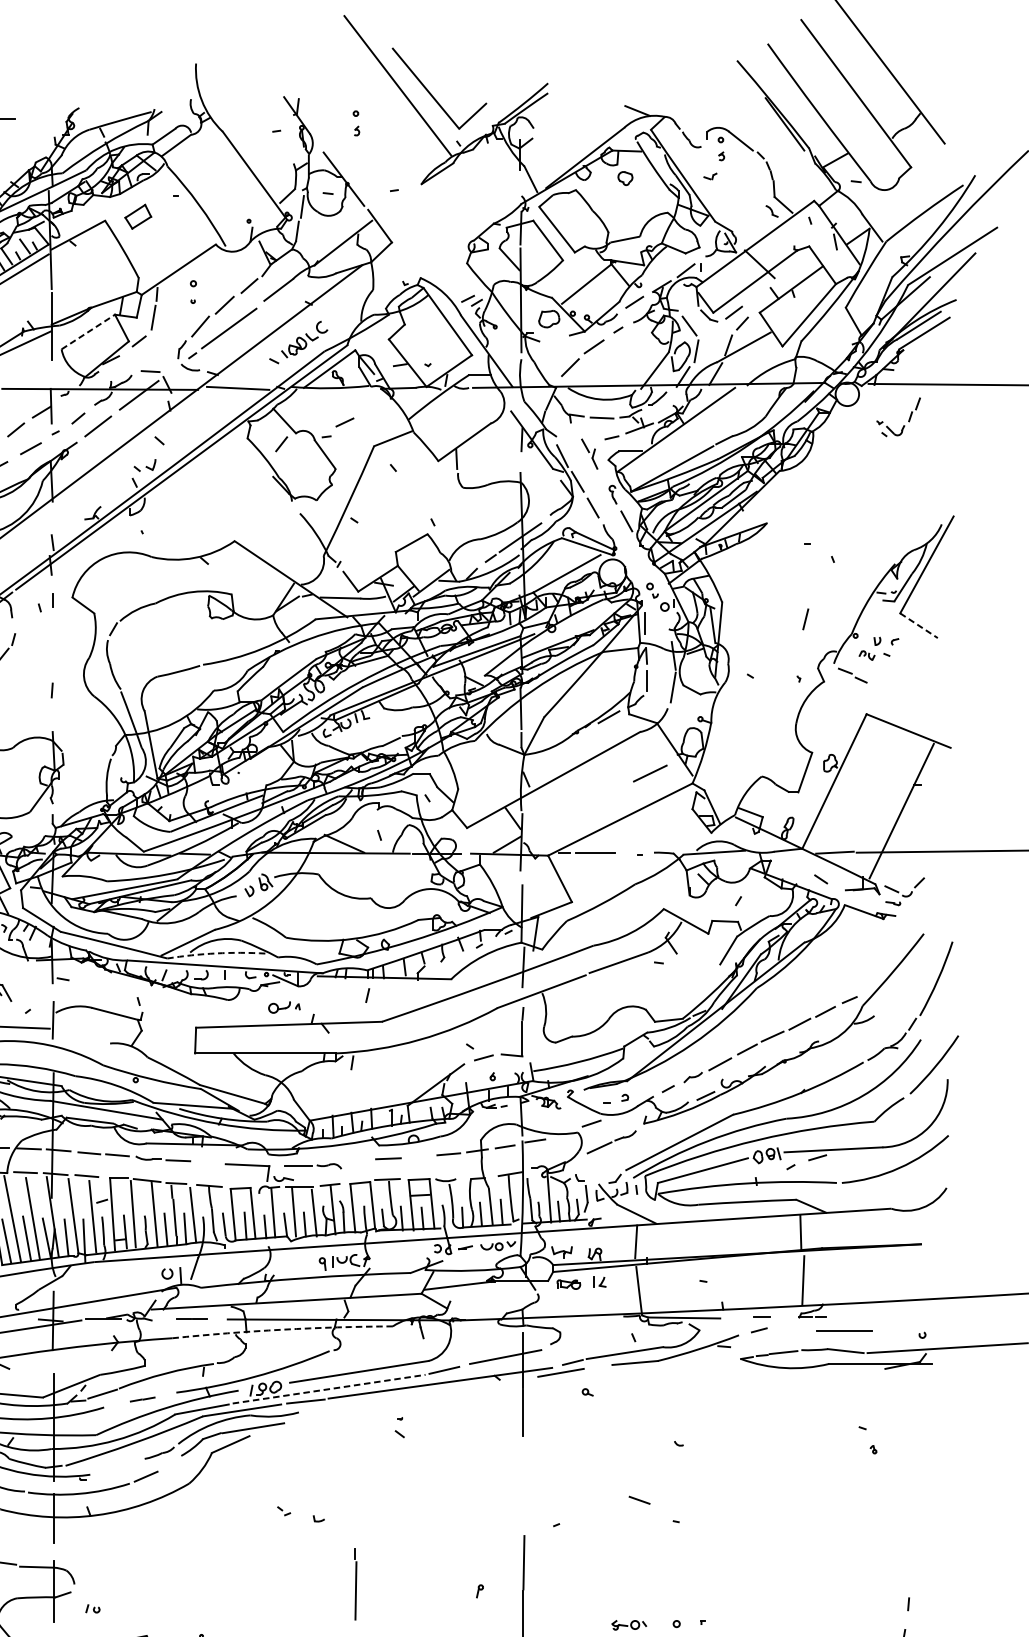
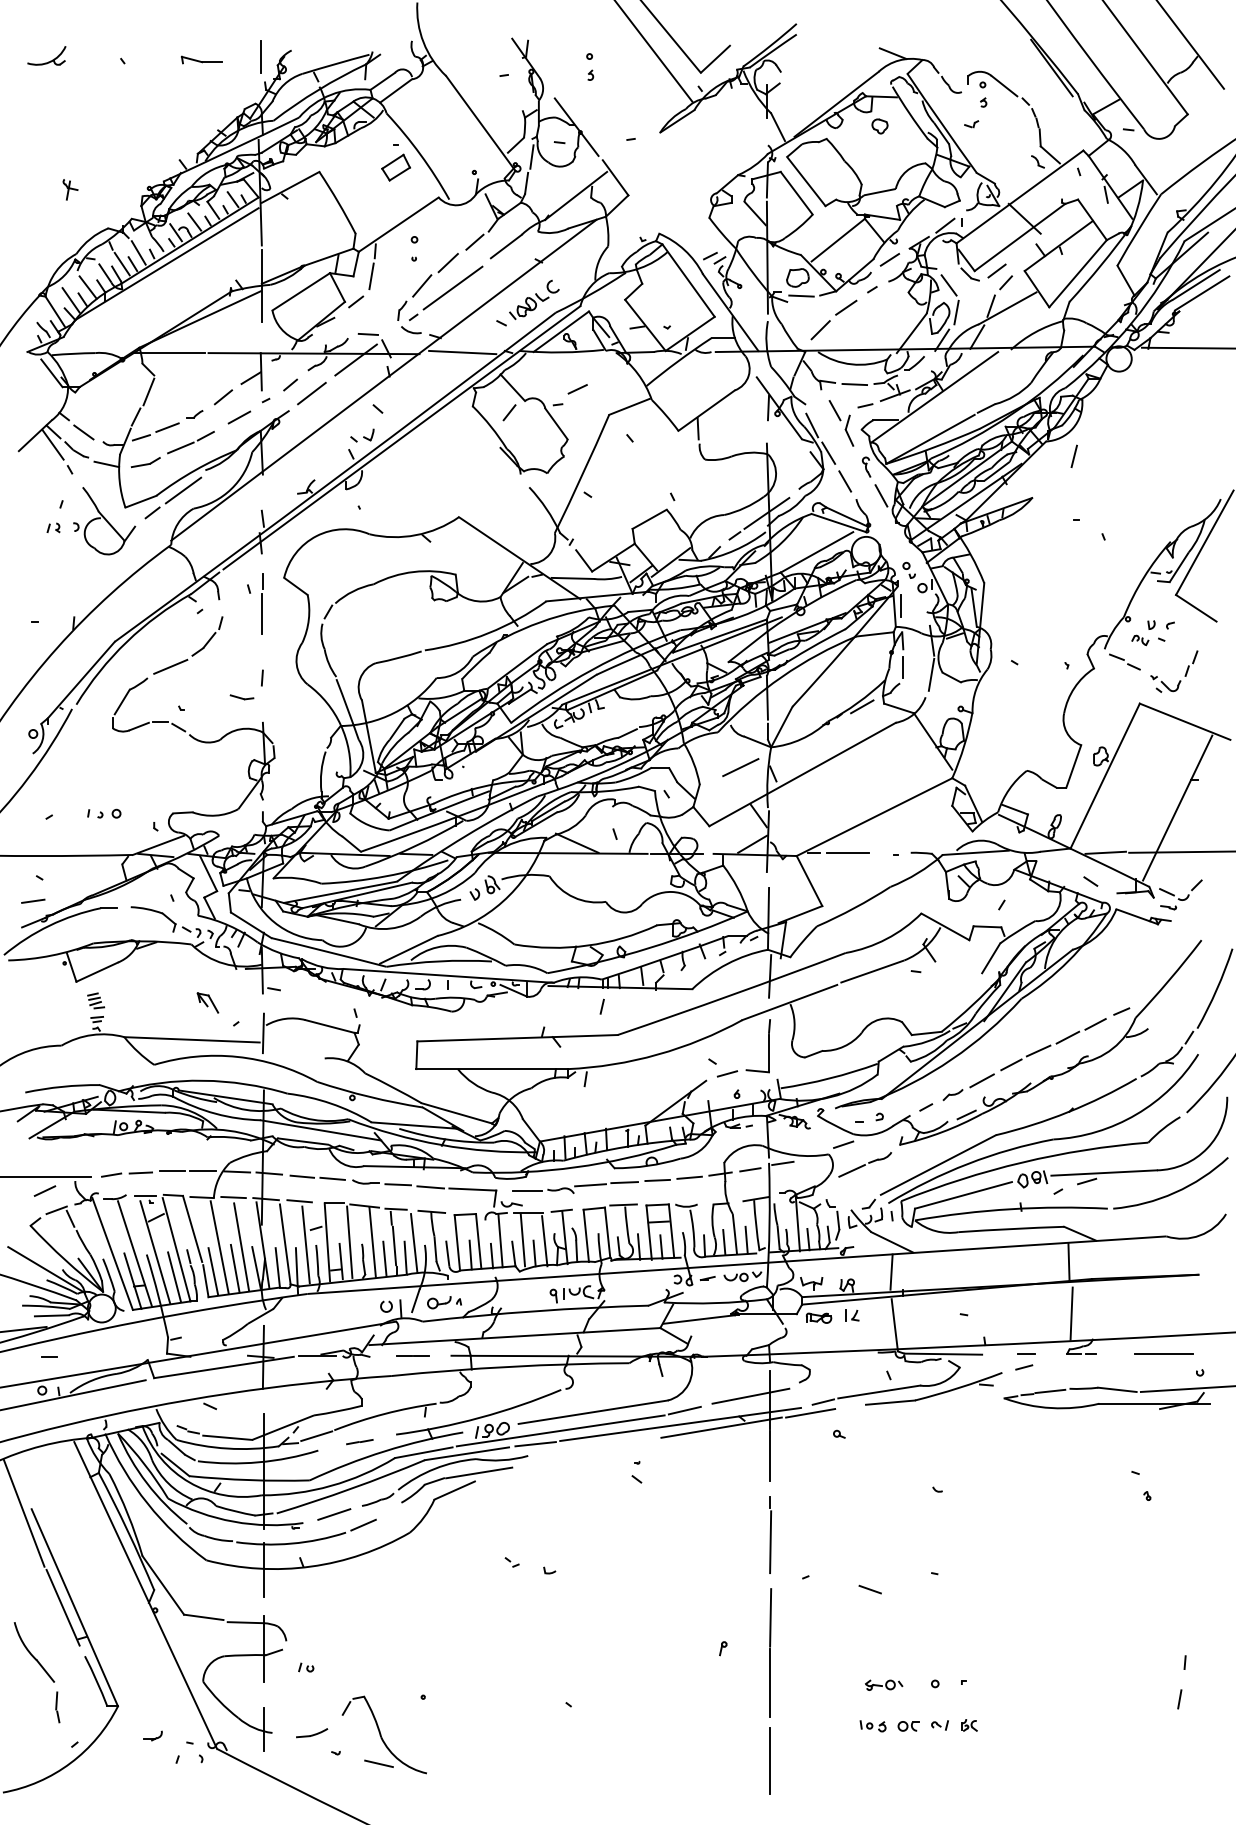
line: (50, 113) -> (260, 56), added
part: (137, 216) -> (395, 167), moved
line: (88, 331) -> (301, 291), dashed -> solid
line: (552, 335) -> (801, 295), added
part: (903, 425) -> (1179, 680), moved
part: (589, 454) -> (841, 423), size x1.43
line: (805, 618) -> (1073, 455), moved
line: (919, 625) -> (1196, 608), dashed -> solid
line: (51, 630) -> (261, 613), added
part: (32, 708) -> (241, 697), added
line: (650, 773) -> (740, 767), moved
arc: (216, 953) -> (439, 961), dashed -> solid
part: (284, 1007) -> (444, 1302), moved
line: (418, 1156) -> (657, 1180), added
line: (356, 1161) -> (590, 1185), added
line: (208, 1163) -> (430, 1187), added
arc: (282, 1329) -> (510, 1366), dashed -> solid
line: (844, 1331) -> (1163, 1353), moved
line: (478, 1386) -> (721, 1427), added
line: (329, 1388) -> (561, 1430), dashed -> solid
line: (119, 1466) -> (334, 1514), added
line: (638, 1500) -> (869, 1589), moved
line: (355, 1583) -> (770, 1534), moved

